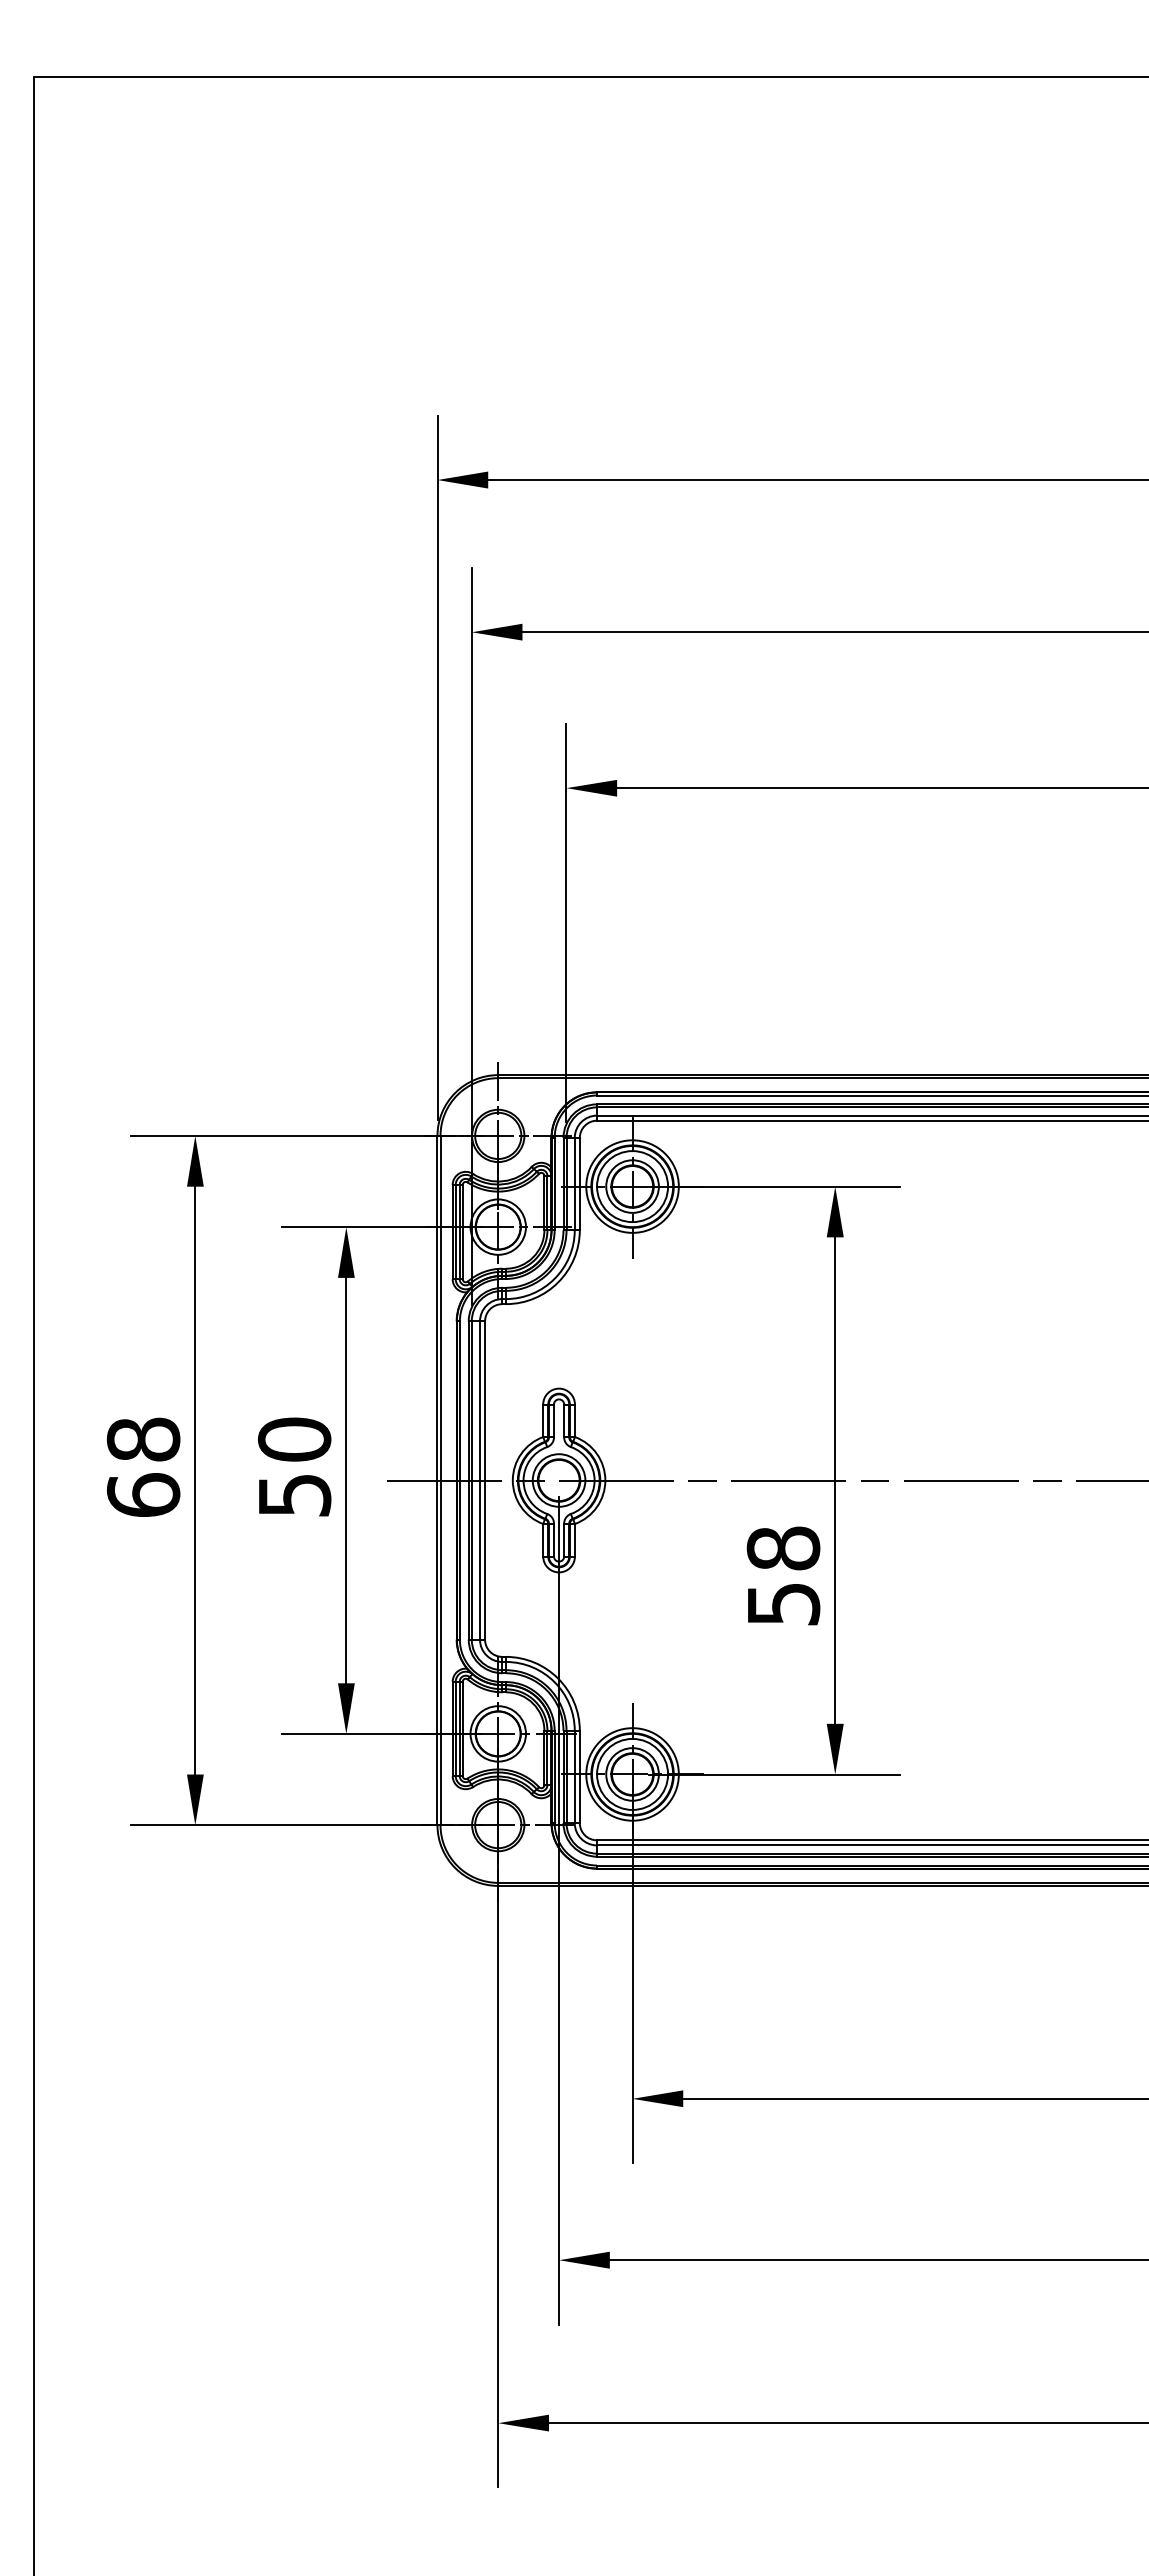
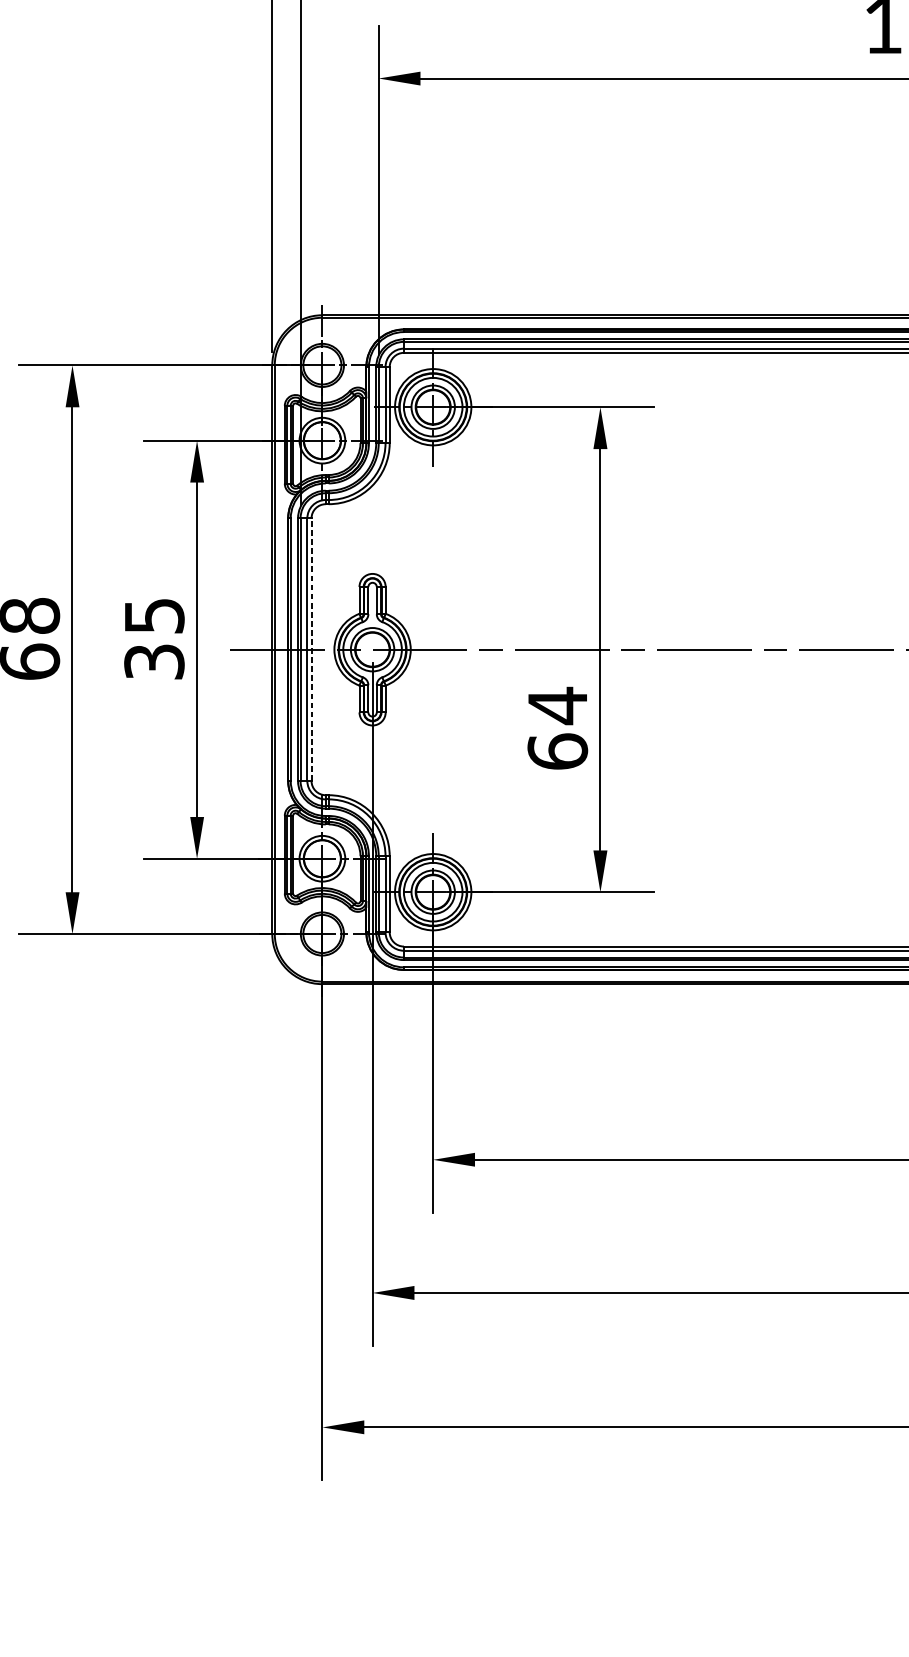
text: (294, 1466) -> (154, 638), 50 -> 35
line: (485, 1480) -> (311, 649), solid -> dashed
text: (783, 1575) -> (557, 728), 58 -> 64

